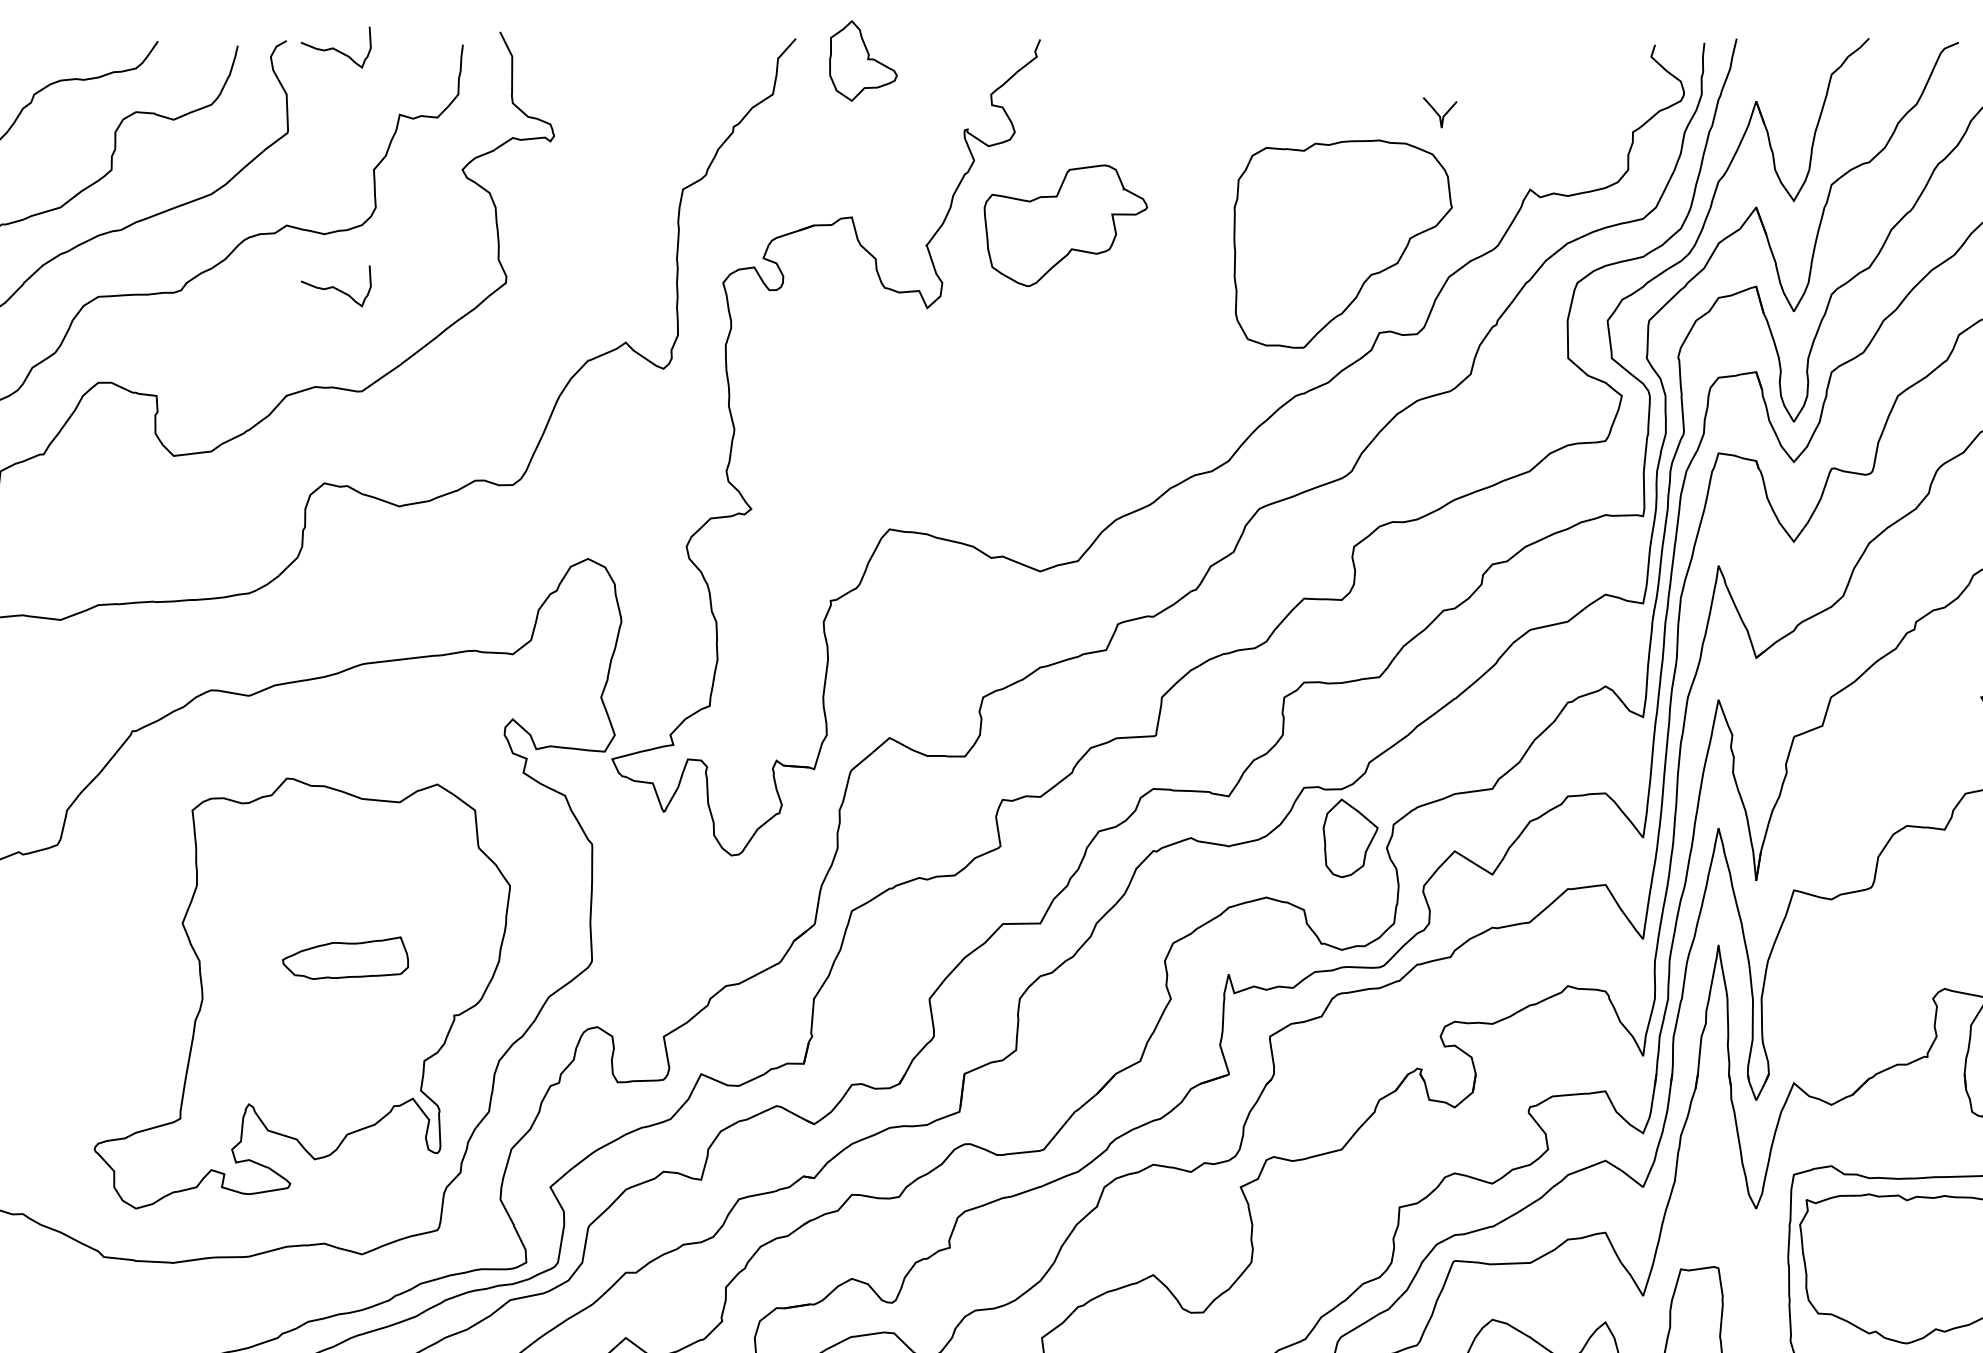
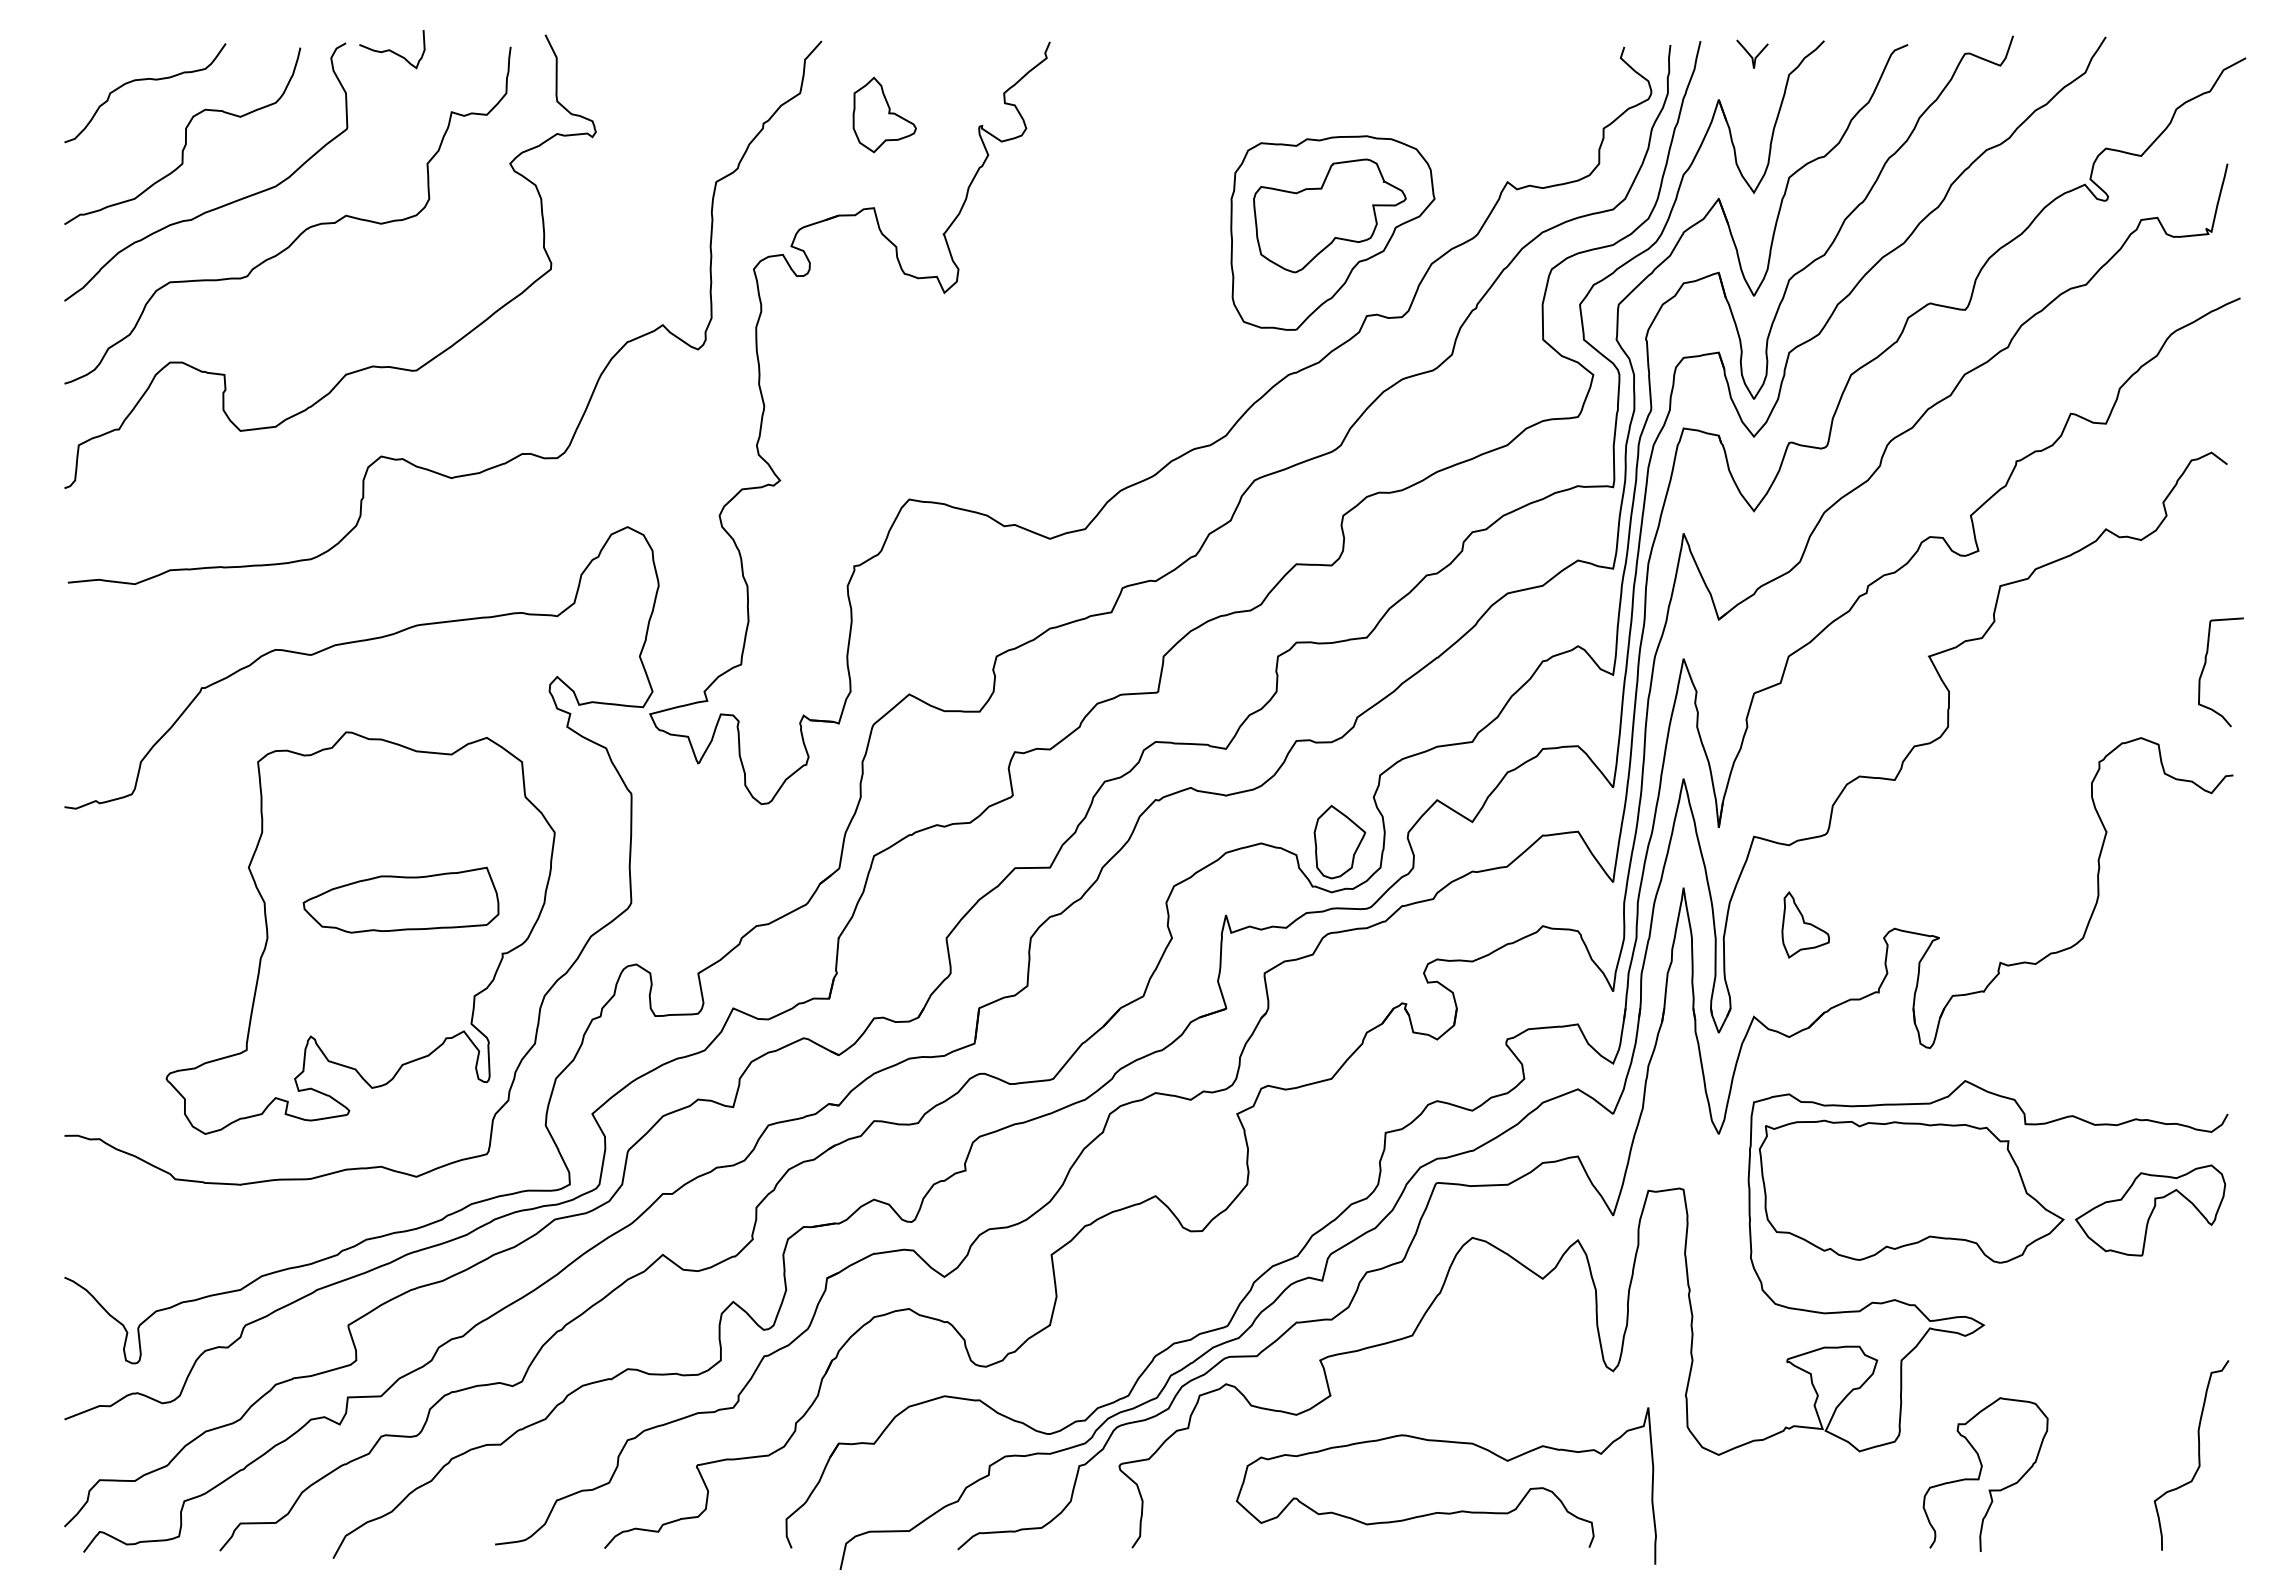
part: (863, 60) -> (884, 114), moved
curve: (1437, 112) -> (1750, 54), moved
part: (1065, 225) -> (1329, 215), moved
curve: (336, 287) -> (392, 273), removed
part: (1350, 837) -> (1339, 841), moved
part: (344, 957) -> (400, 899), size x1.67
part: (1849, 984) -> (1805, 924), added

